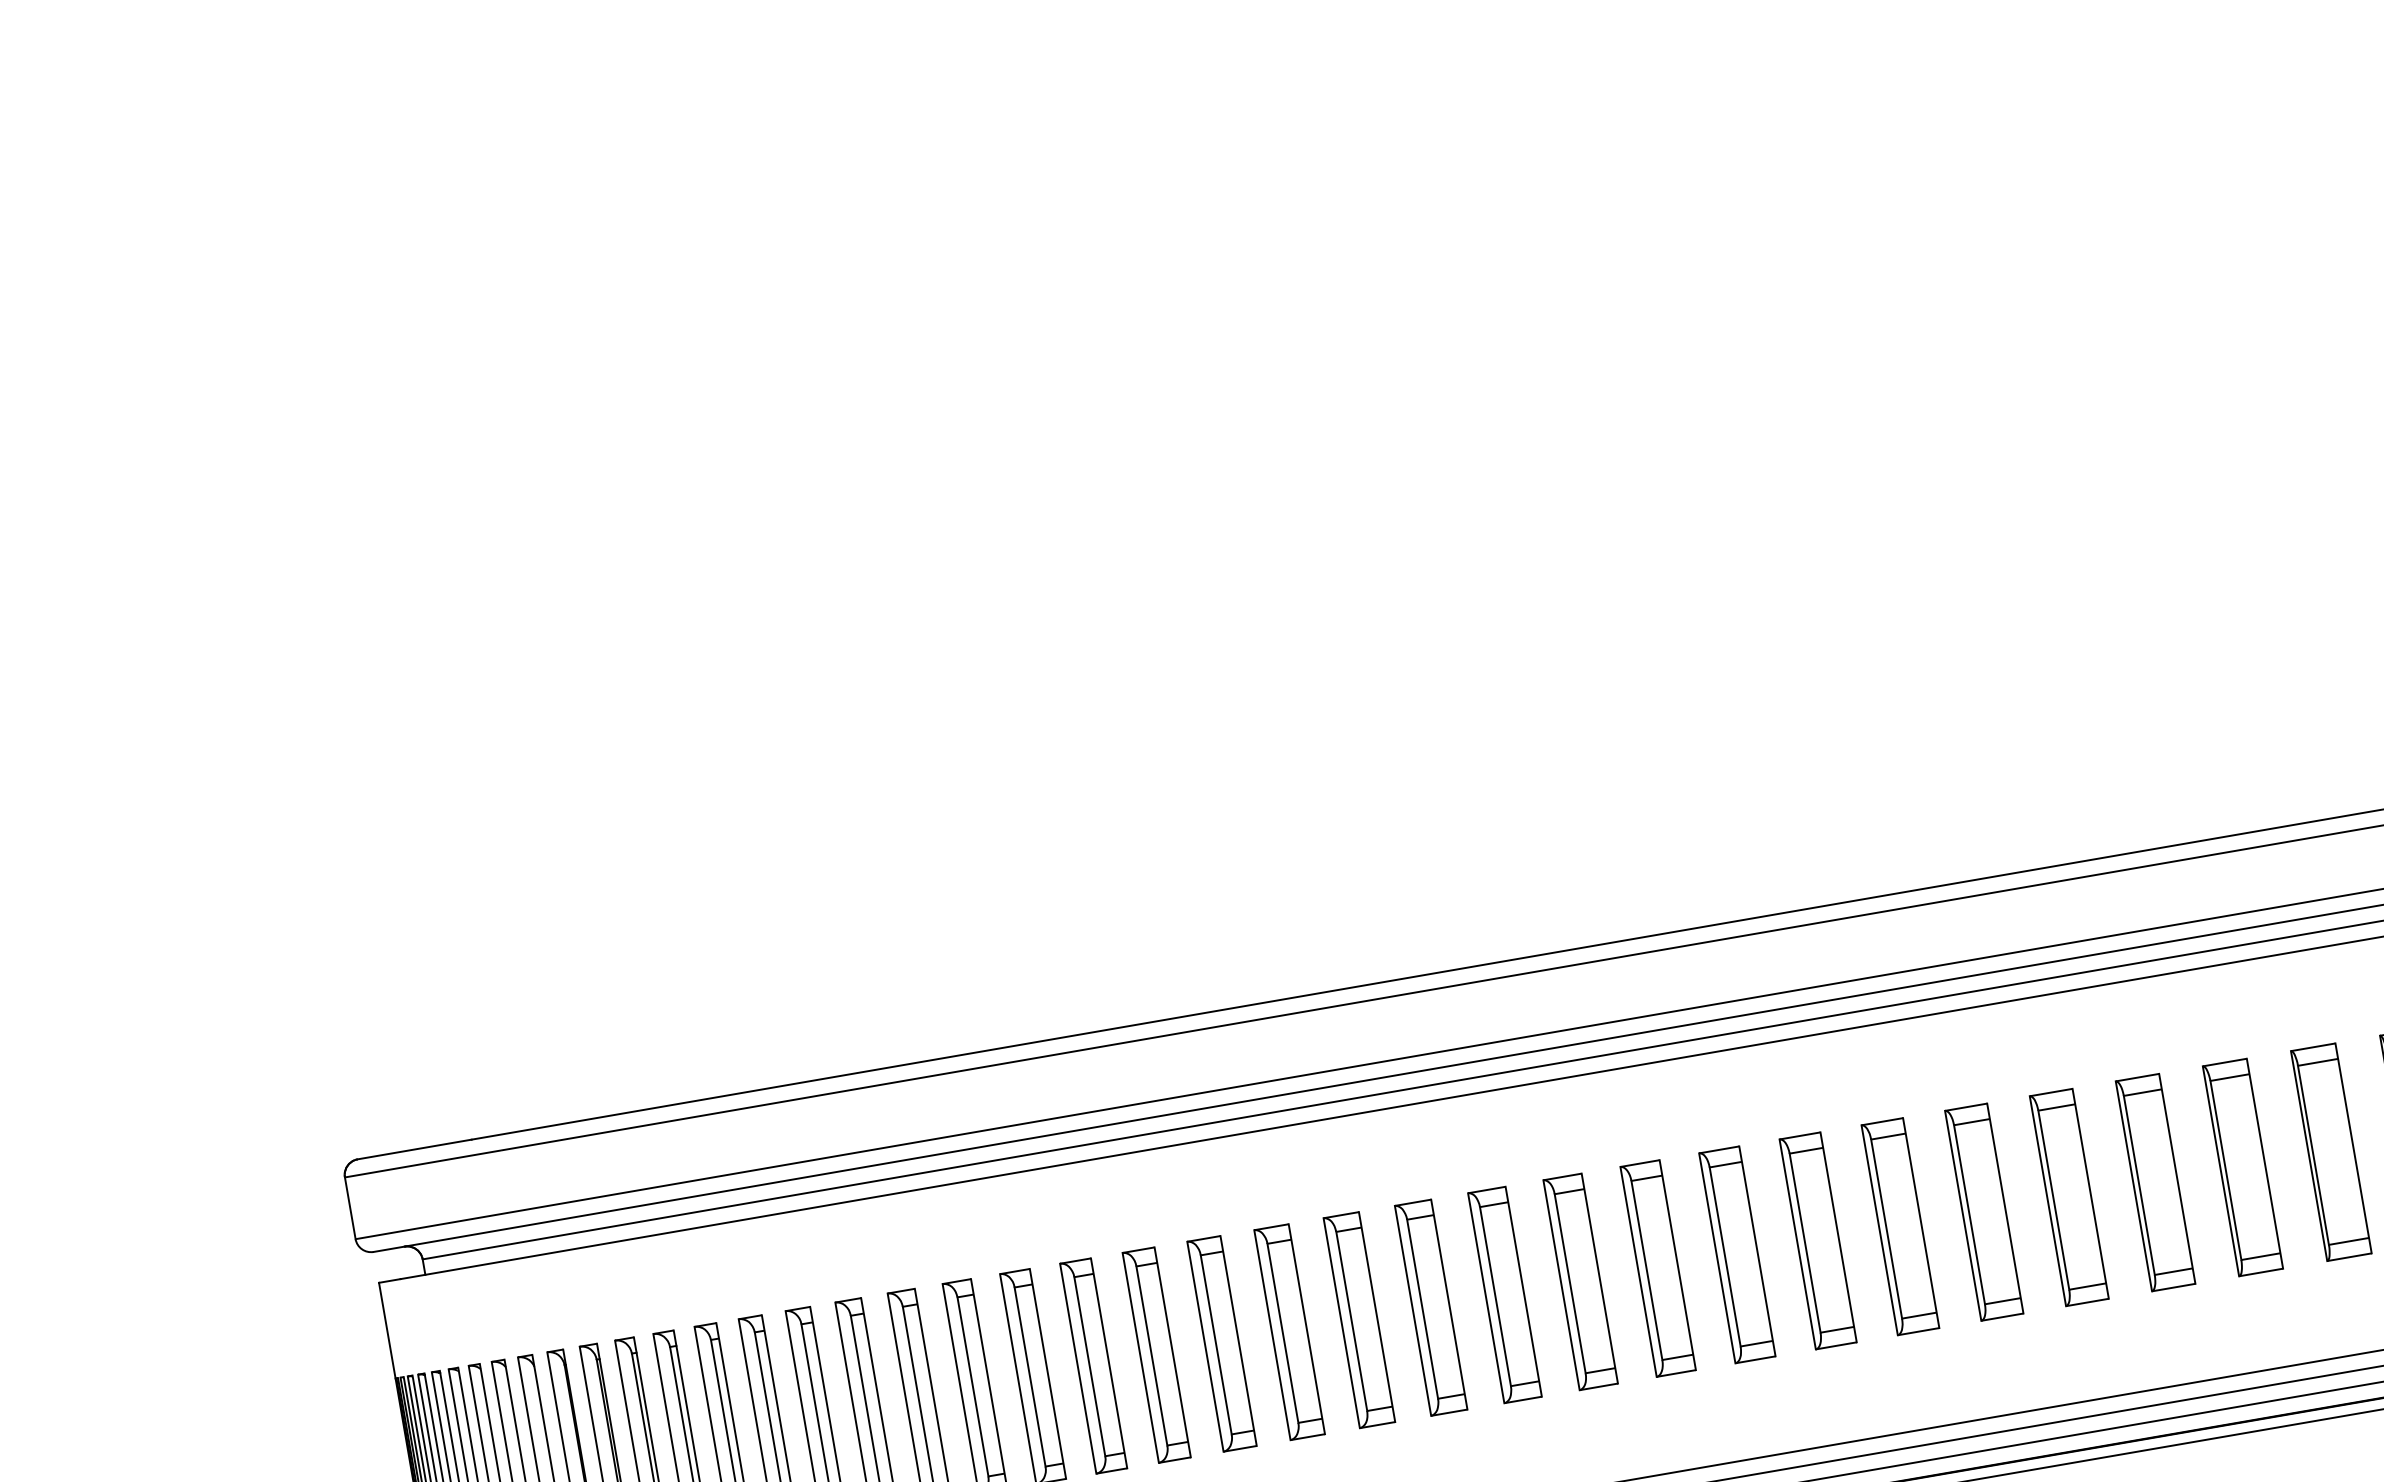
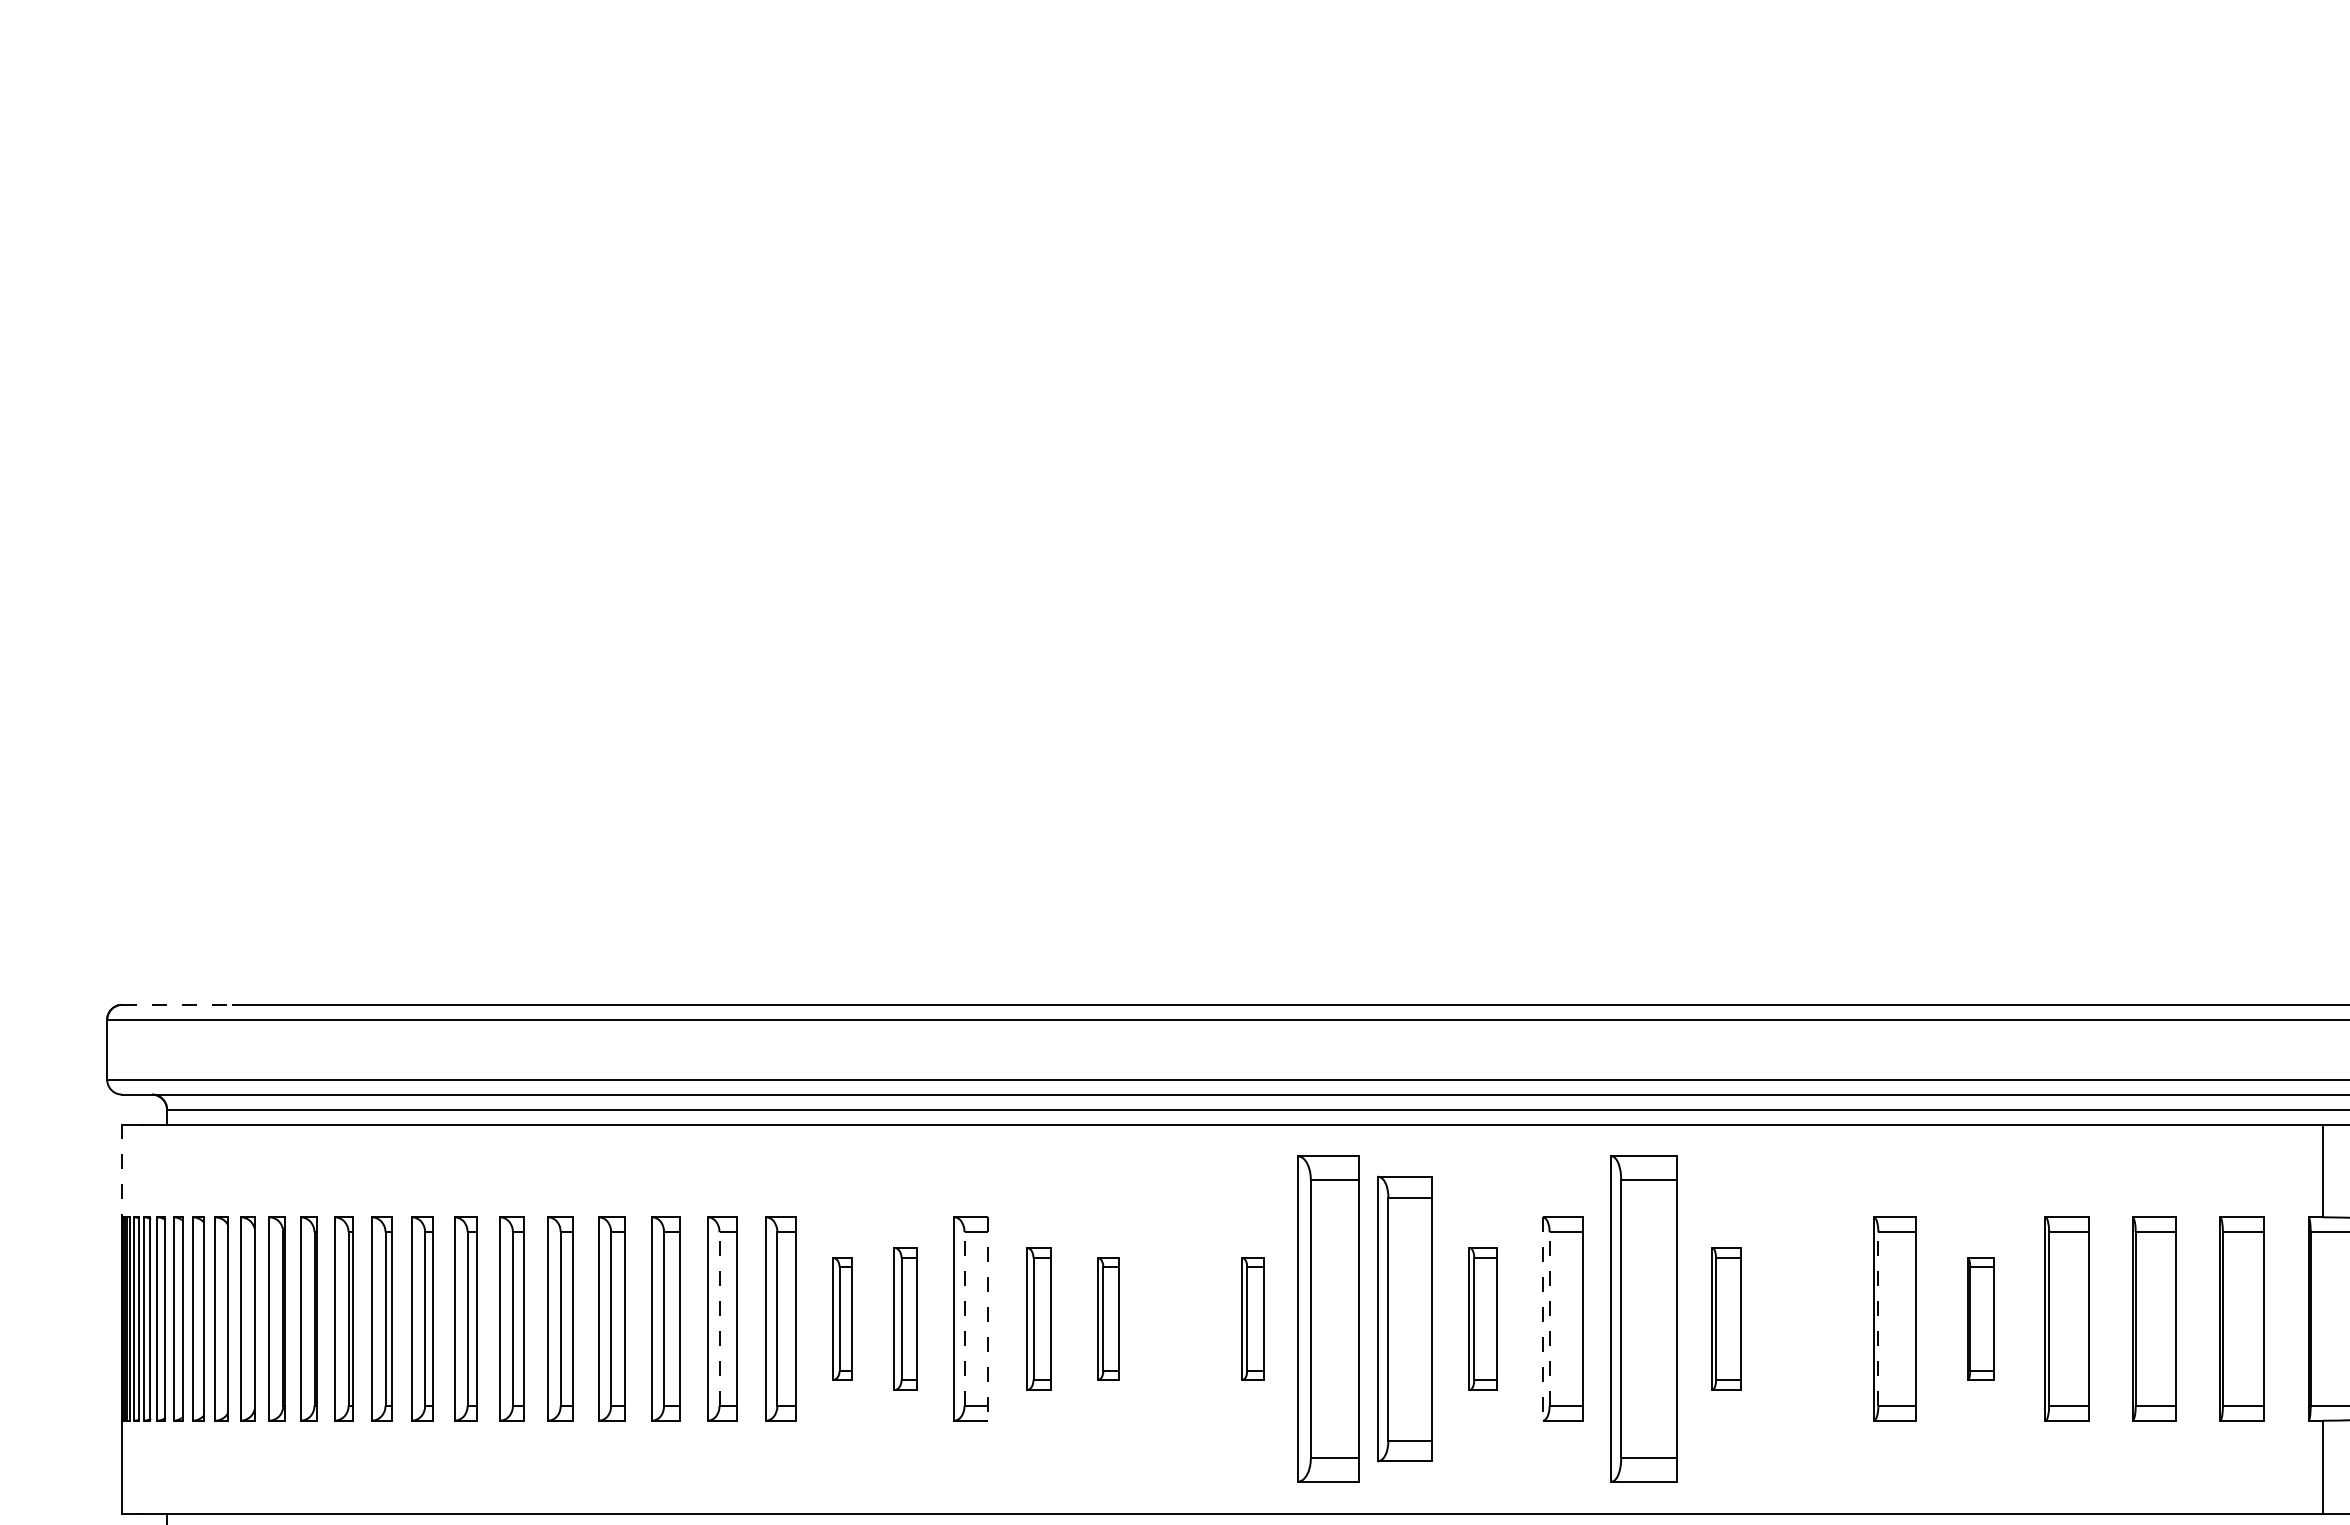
line: (414, 1149) -> (177, 1004), solid -> dashed
part: (2331, 1151) -> (1980, 1318), size x0.6
line: (2226, 1170) -> (1878, 1319), solid -> dashed
part: (2154, 1182) -> (1809, 1318), removed
part: (2069, 1197) -> (1726, 1318), size x0.7
part: (1984, 1211) -> (1644, 1318), size x1.6
line: (1886, 1229) -> (1549, 1319), solid -> dashed
line: (1879, 1230) -> (1542, 1319), solid -> dashed
part: (1817, 1240) -> (1482, 1318), size x0.7
part: (1736, 1254) -> (1404, 1318), size x1.4
part: (1657, 1268) -> (1327, 1318), size x1.6
part: (1580, 1281) -> (1253, 1318), size x0.6
part: (1504, 1294) -> (1179, 1318), removed
part: (1431, 1307) -> (1108, 1318), size x0.6
part: (1359, 1319) -> (1038, 1318), size x0.7
line: (1306, 1329) -> (987, 1319), solid -> dashed
line: (387, 1331) -> (122, 1171), solid -> dashed
line: (1282, 1333) -> (964, 1319), solid -> dashed
part: (1221, 1343) -> (905, 1318), size x0.7
part: (1156, 1354) -> (842, 1318), size x0.6
line: (1030, 1377) -> (719, 1319), solid -> dashed

